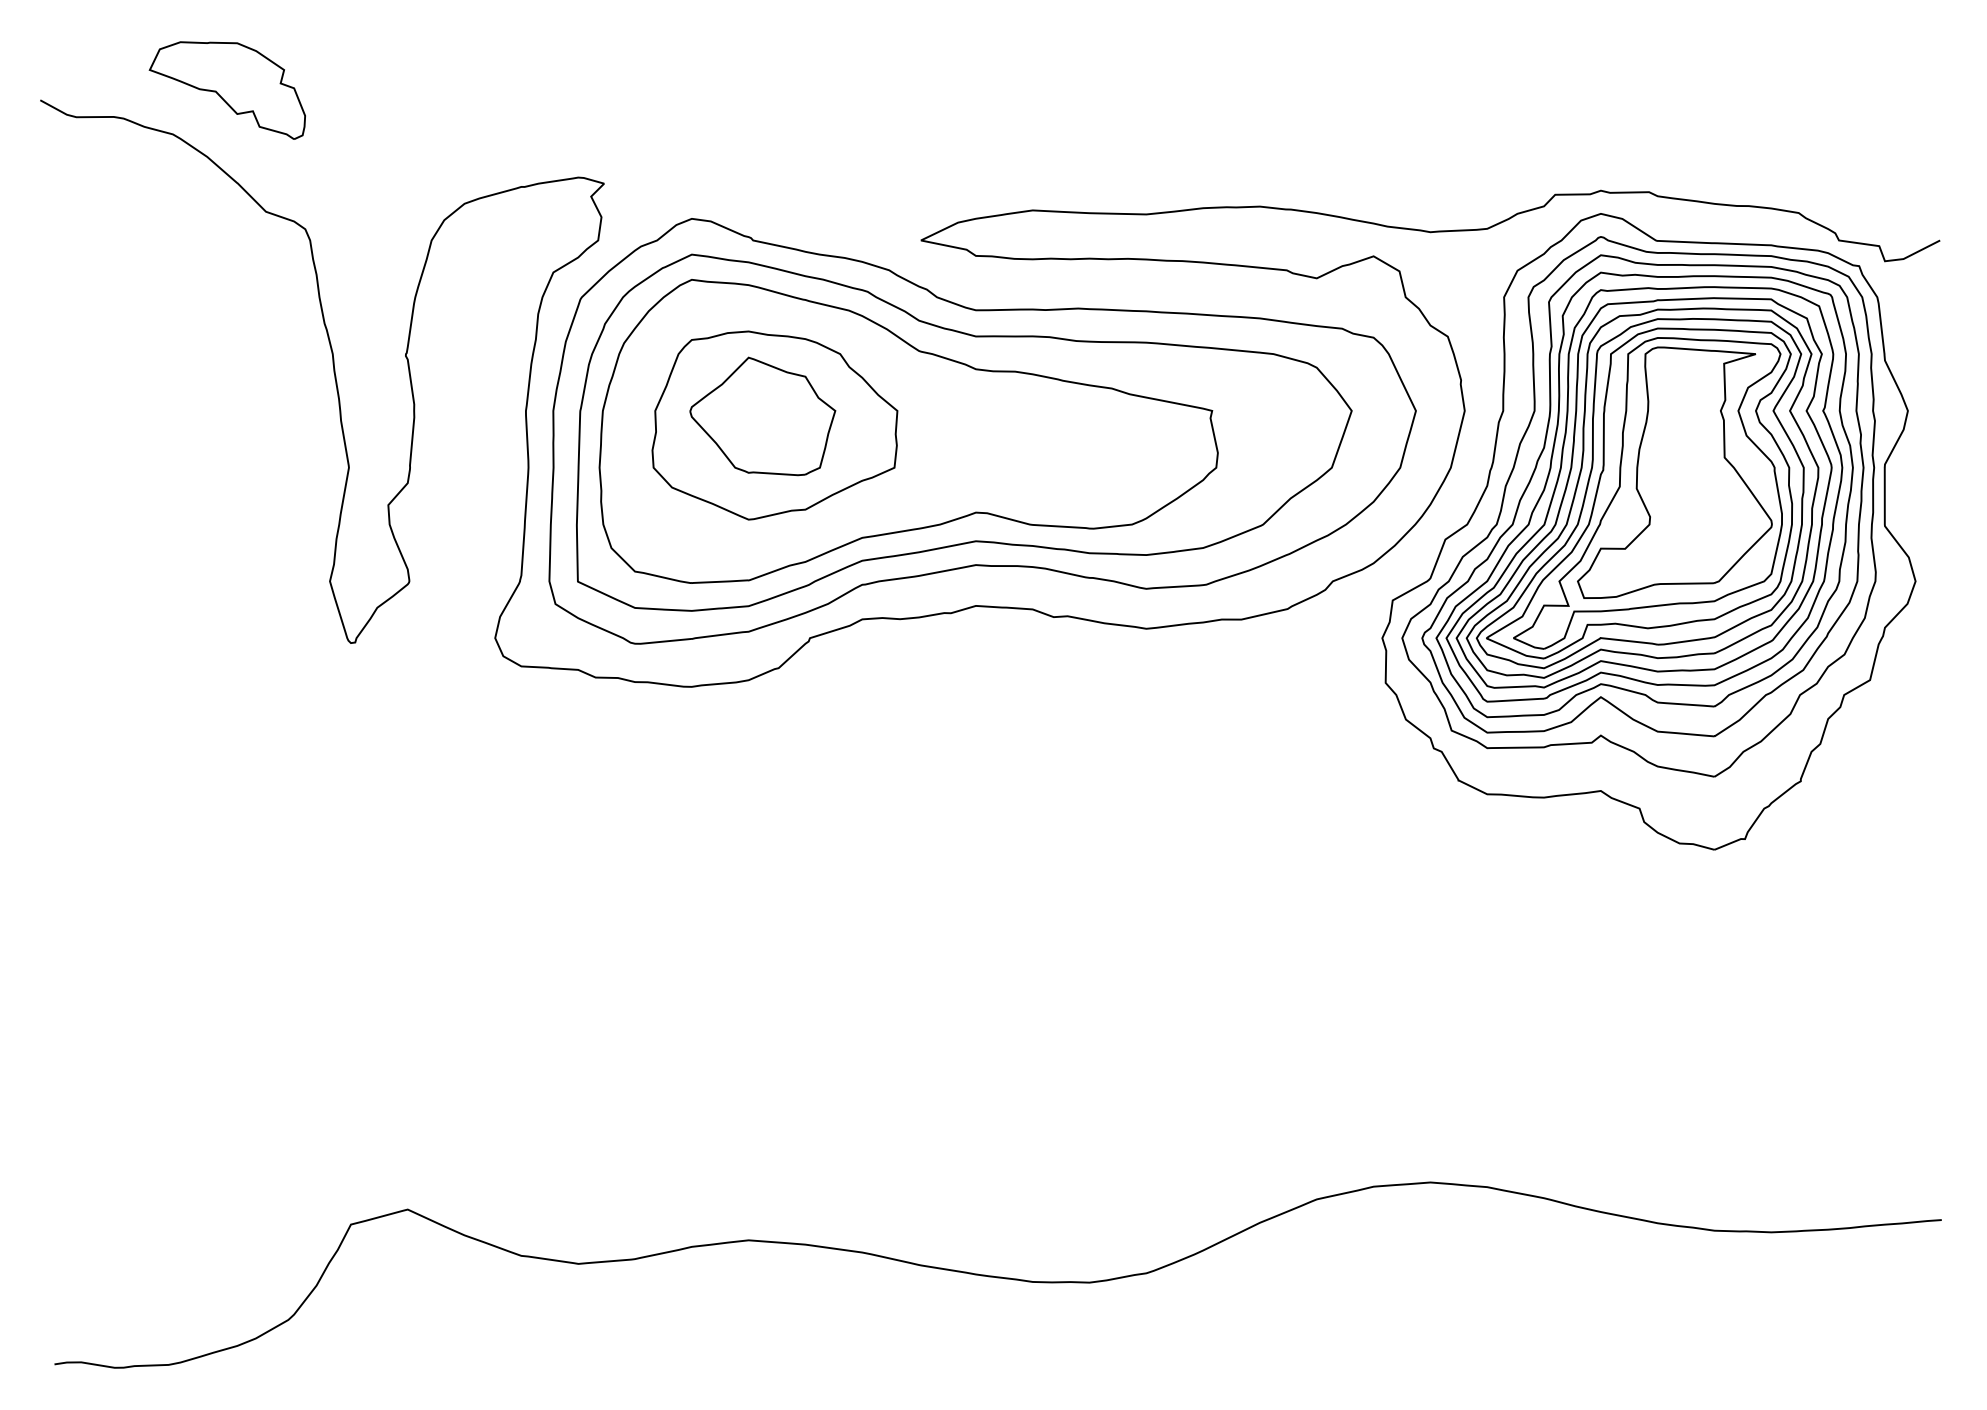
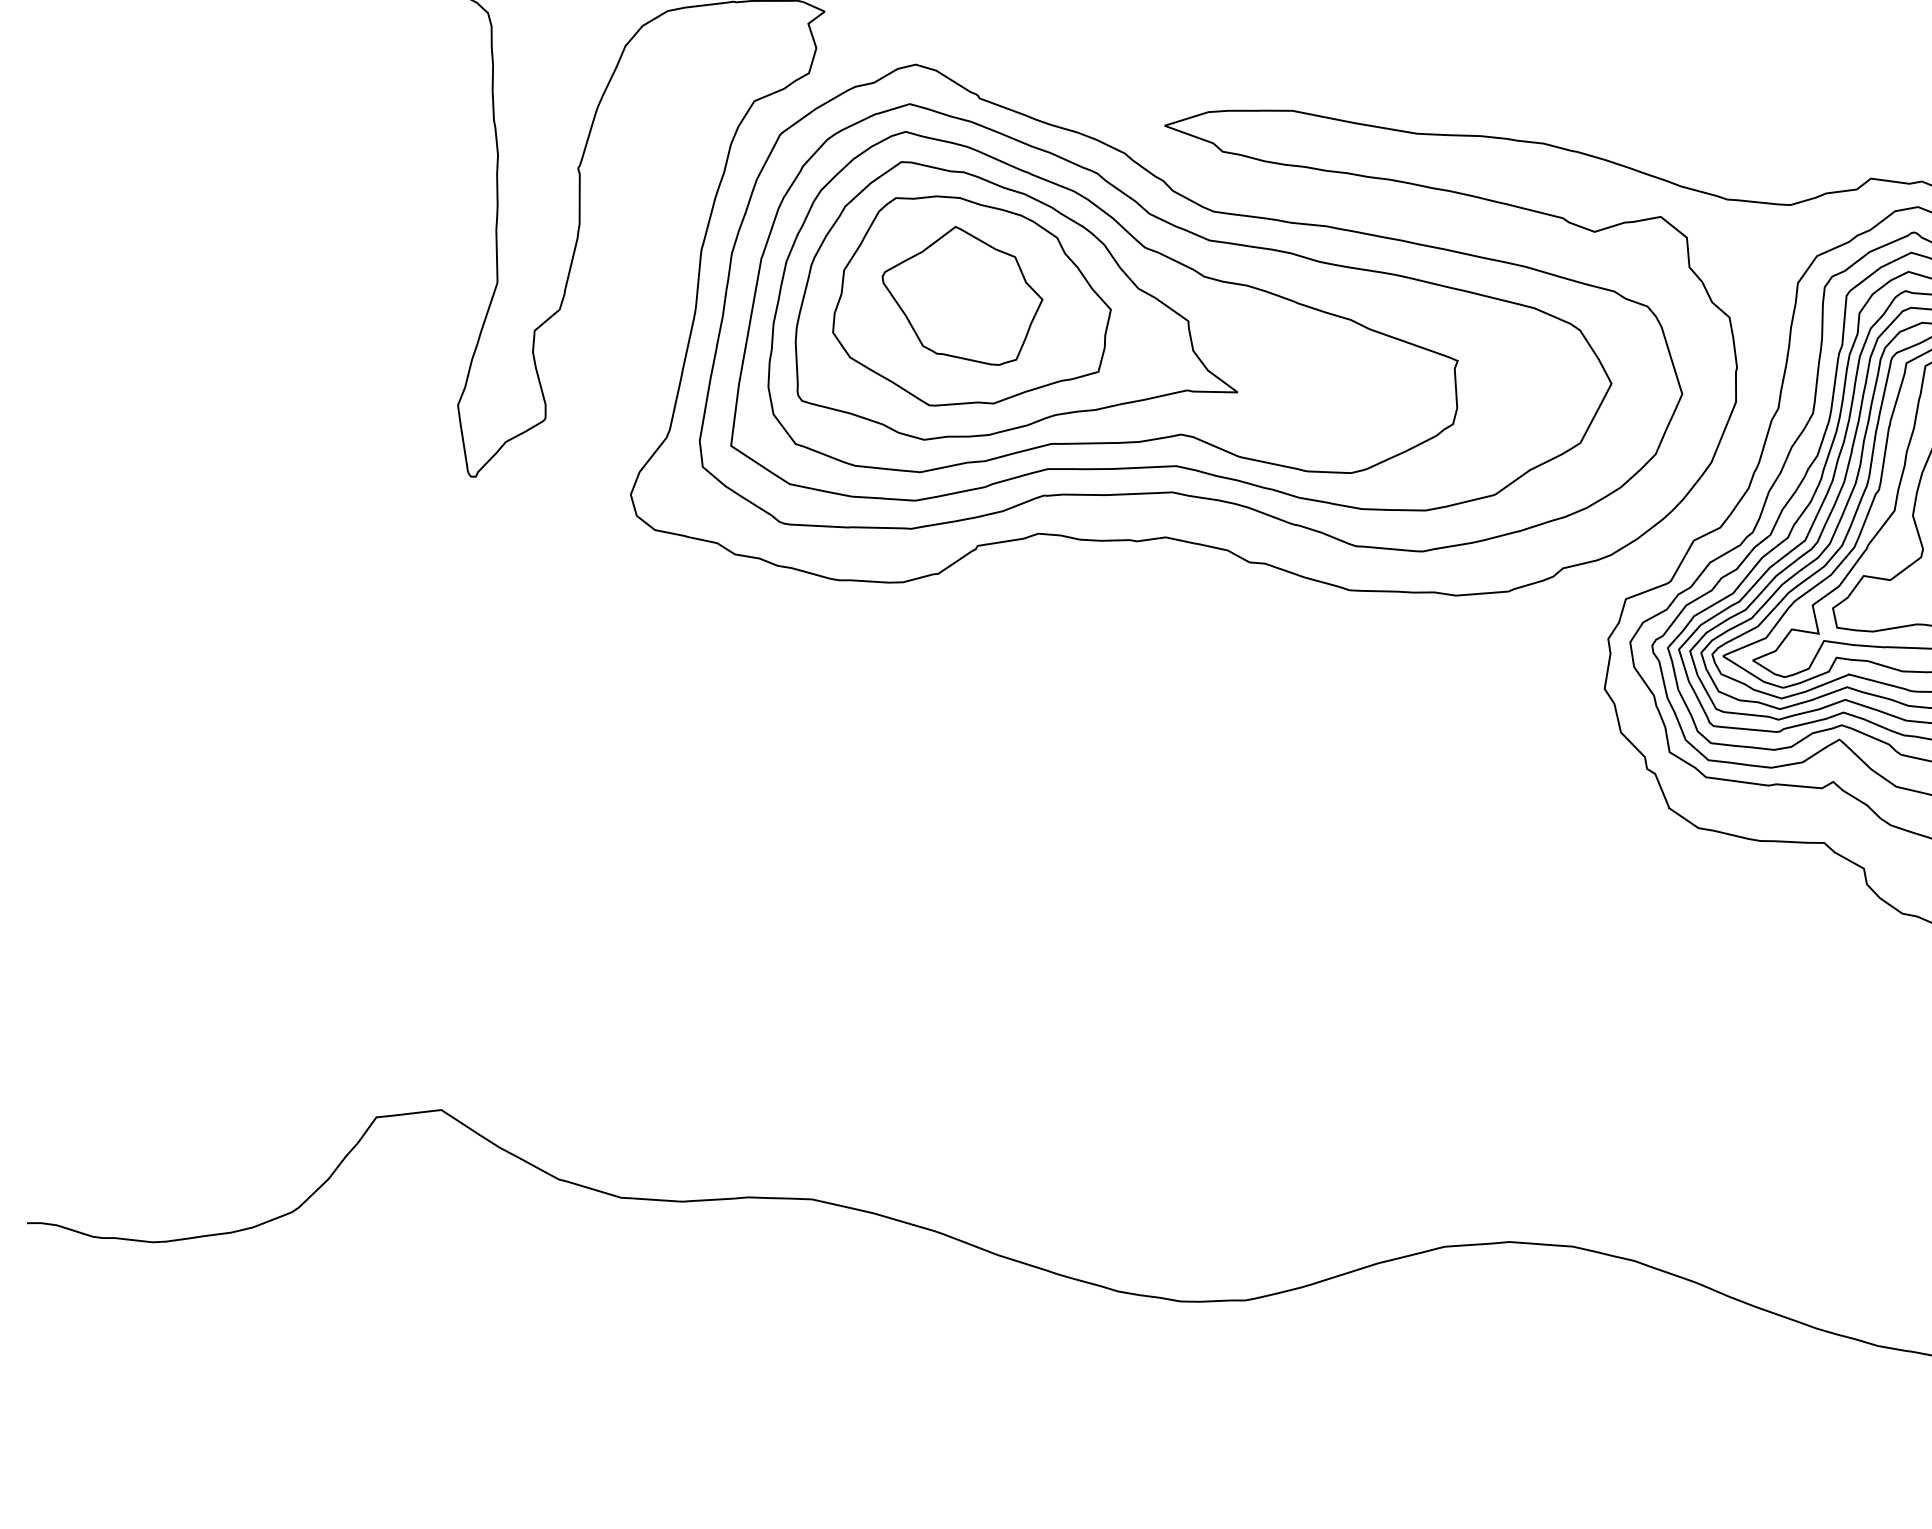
part: (820, 428) -> (1023, 316), added

